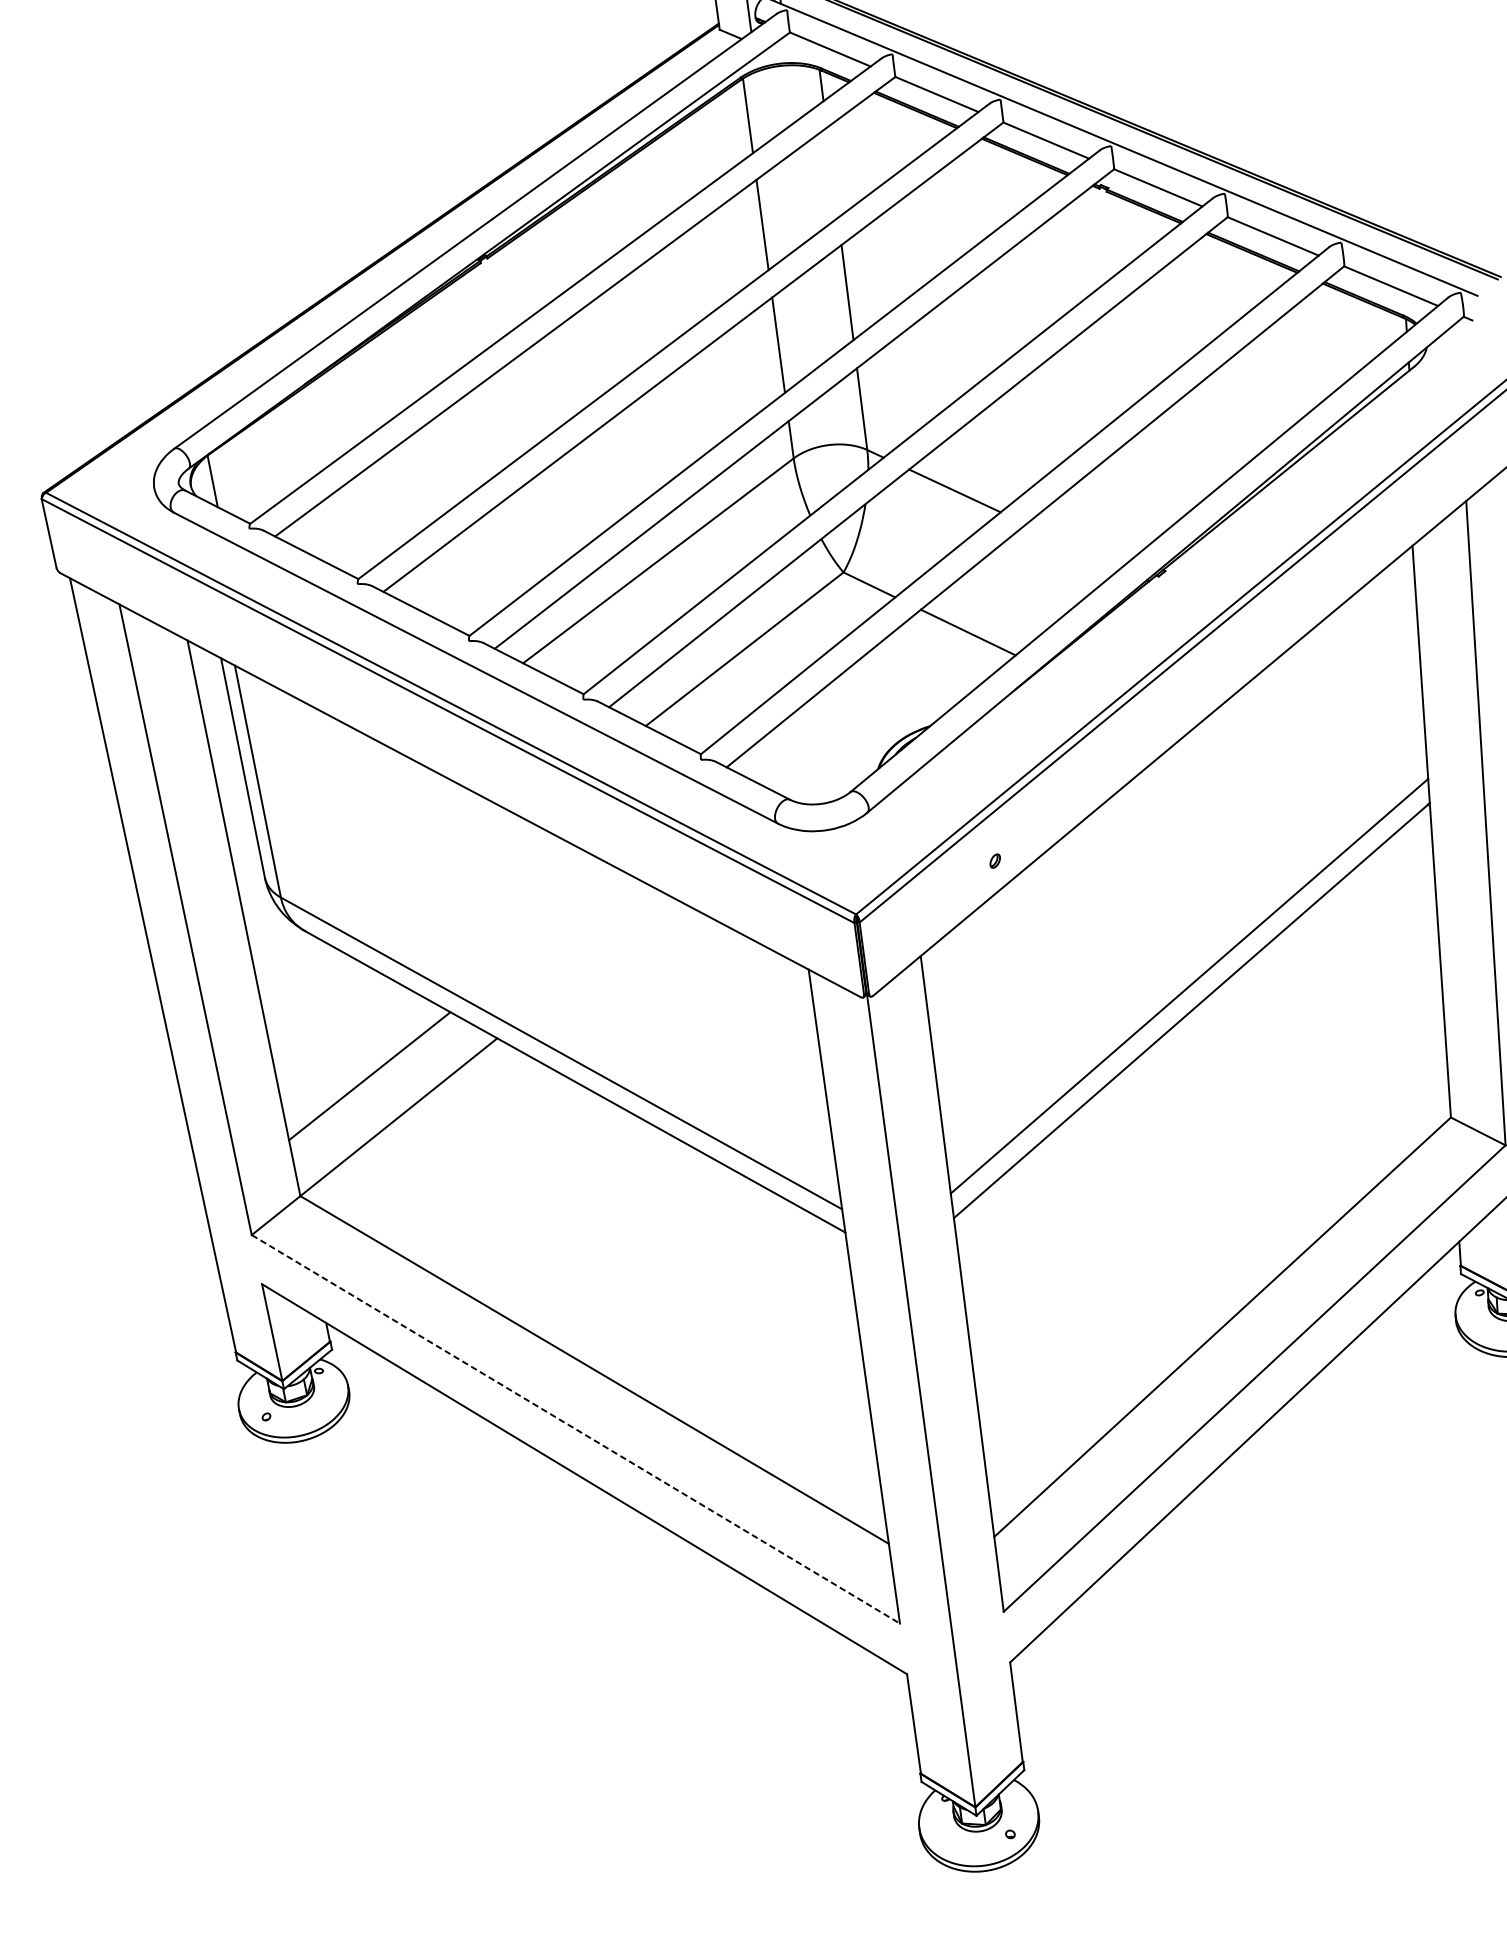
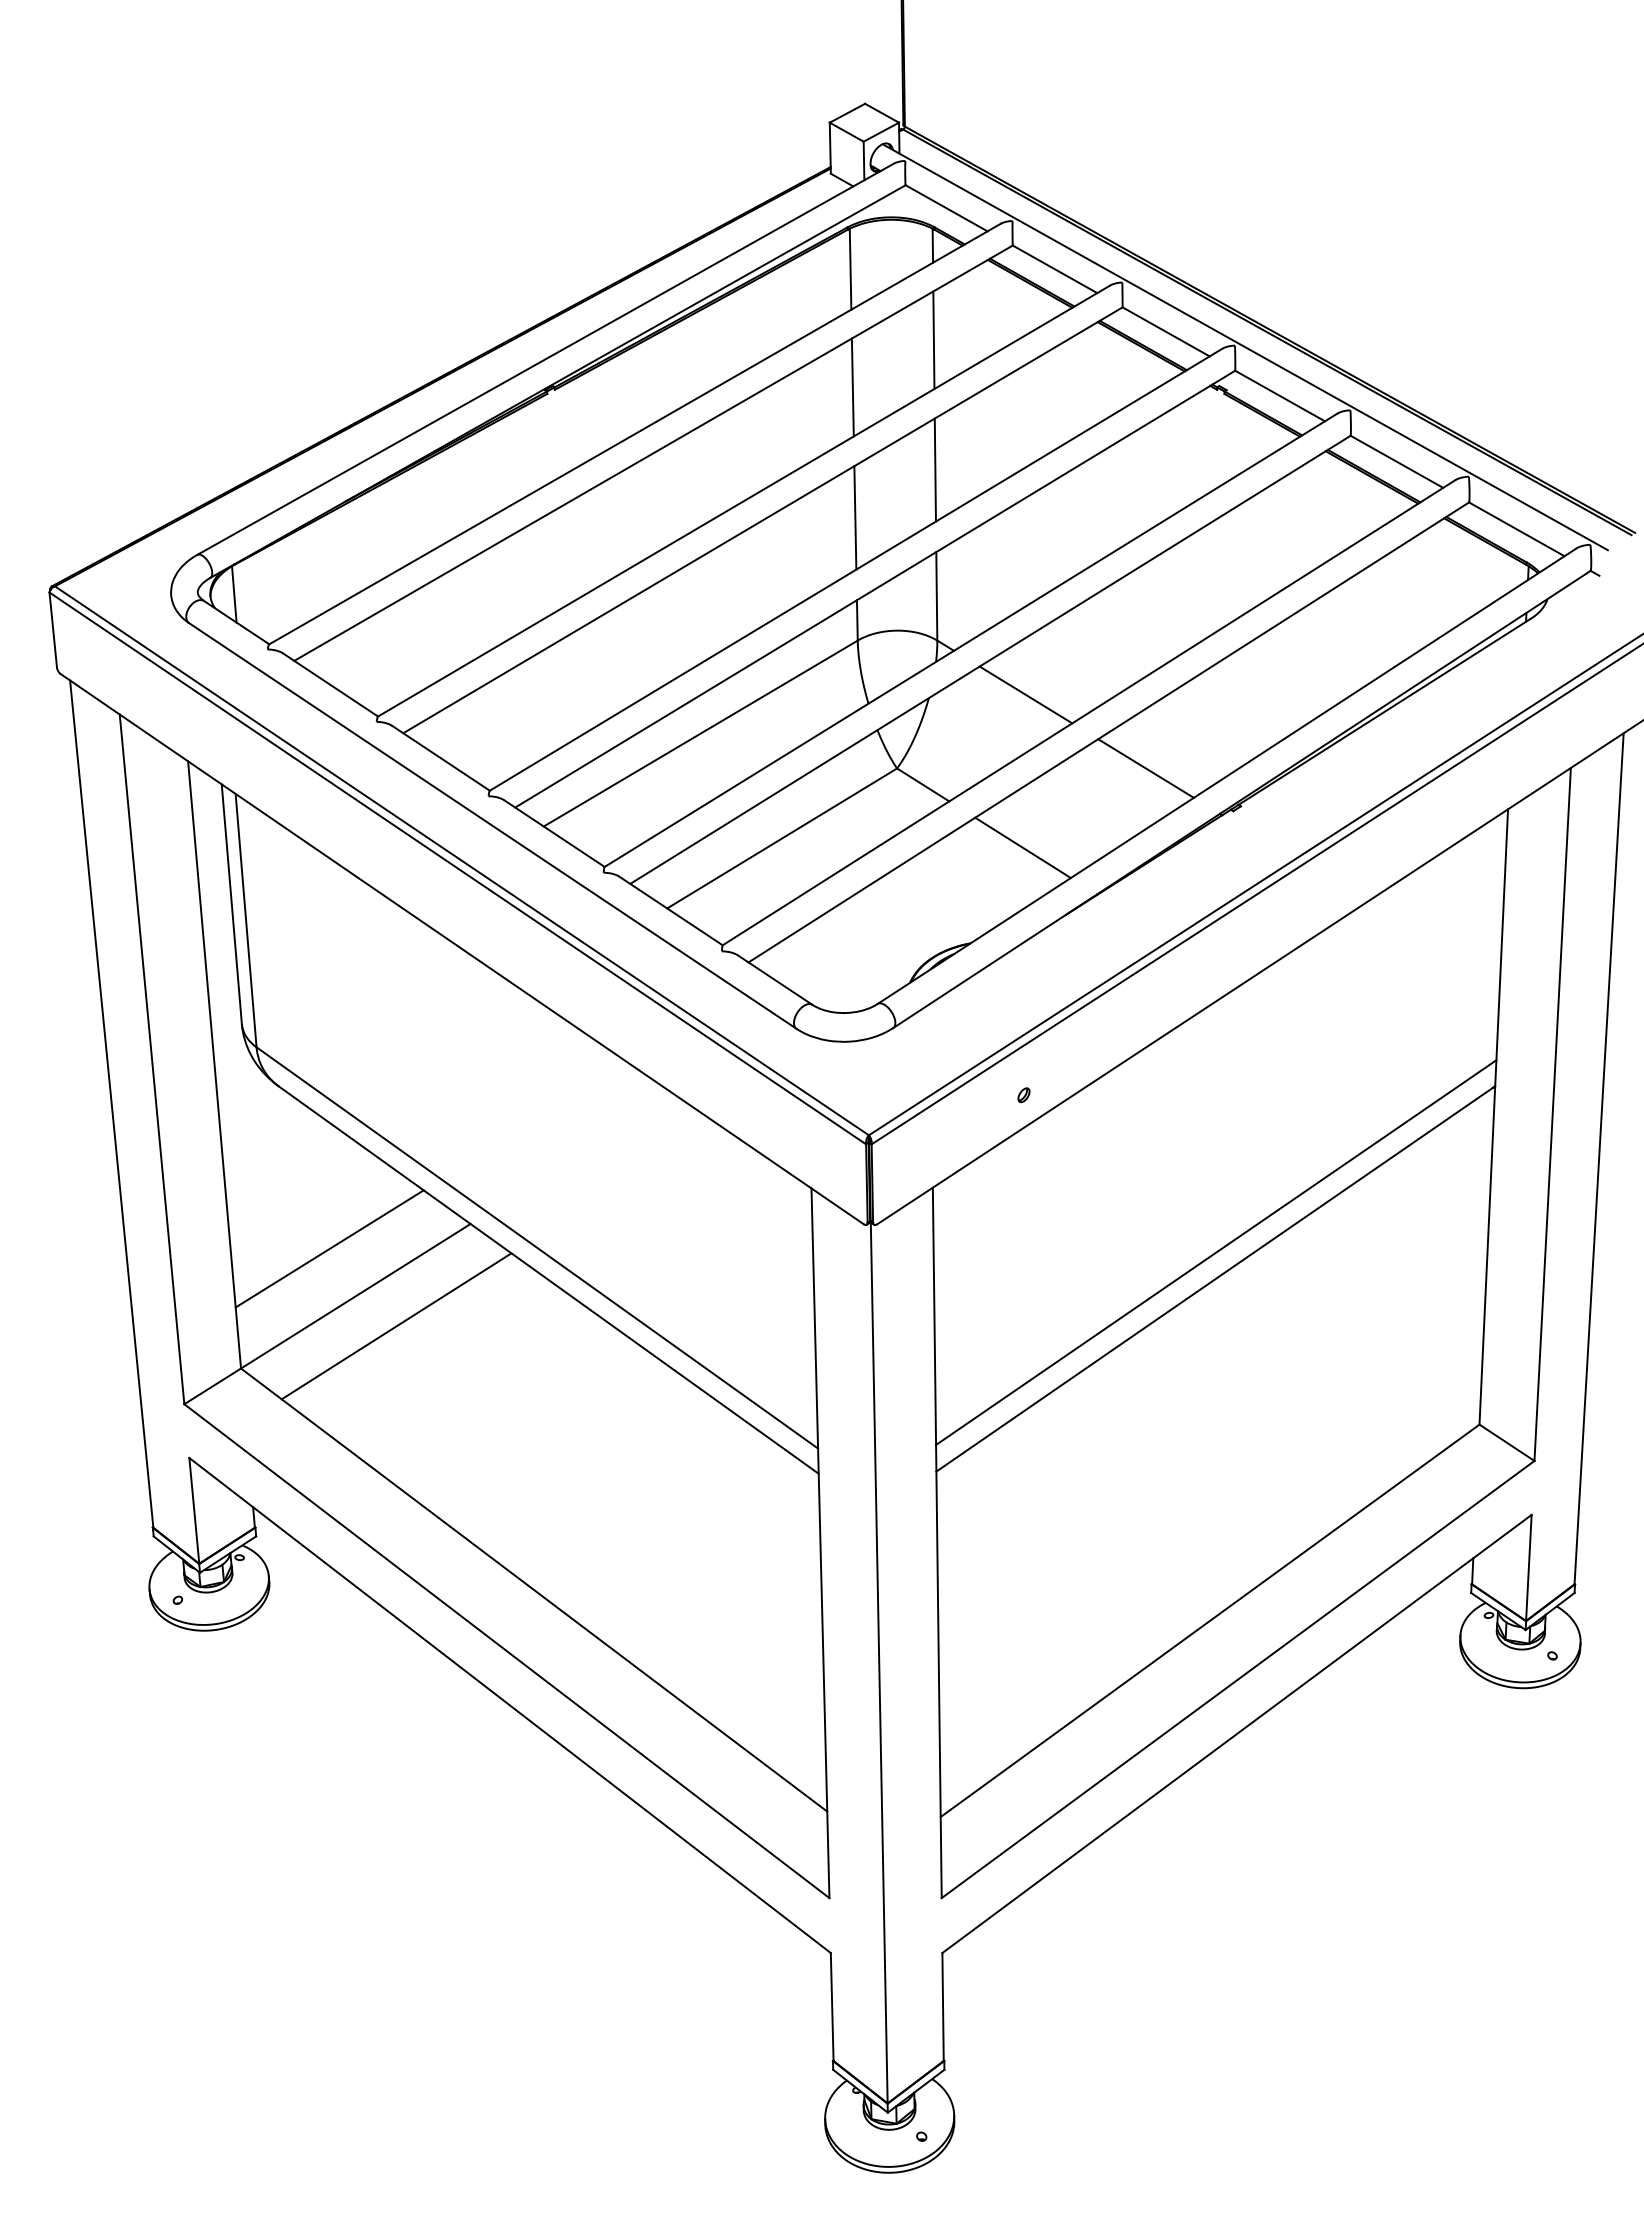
line: (832, 172) -> (933, 339), added
line: (1073, 546) -> (1145, 768), added
line: (439, 1140) -> (396, 1326), added
line: (576, 1429) -> (507, 1651), dashed -> solid

